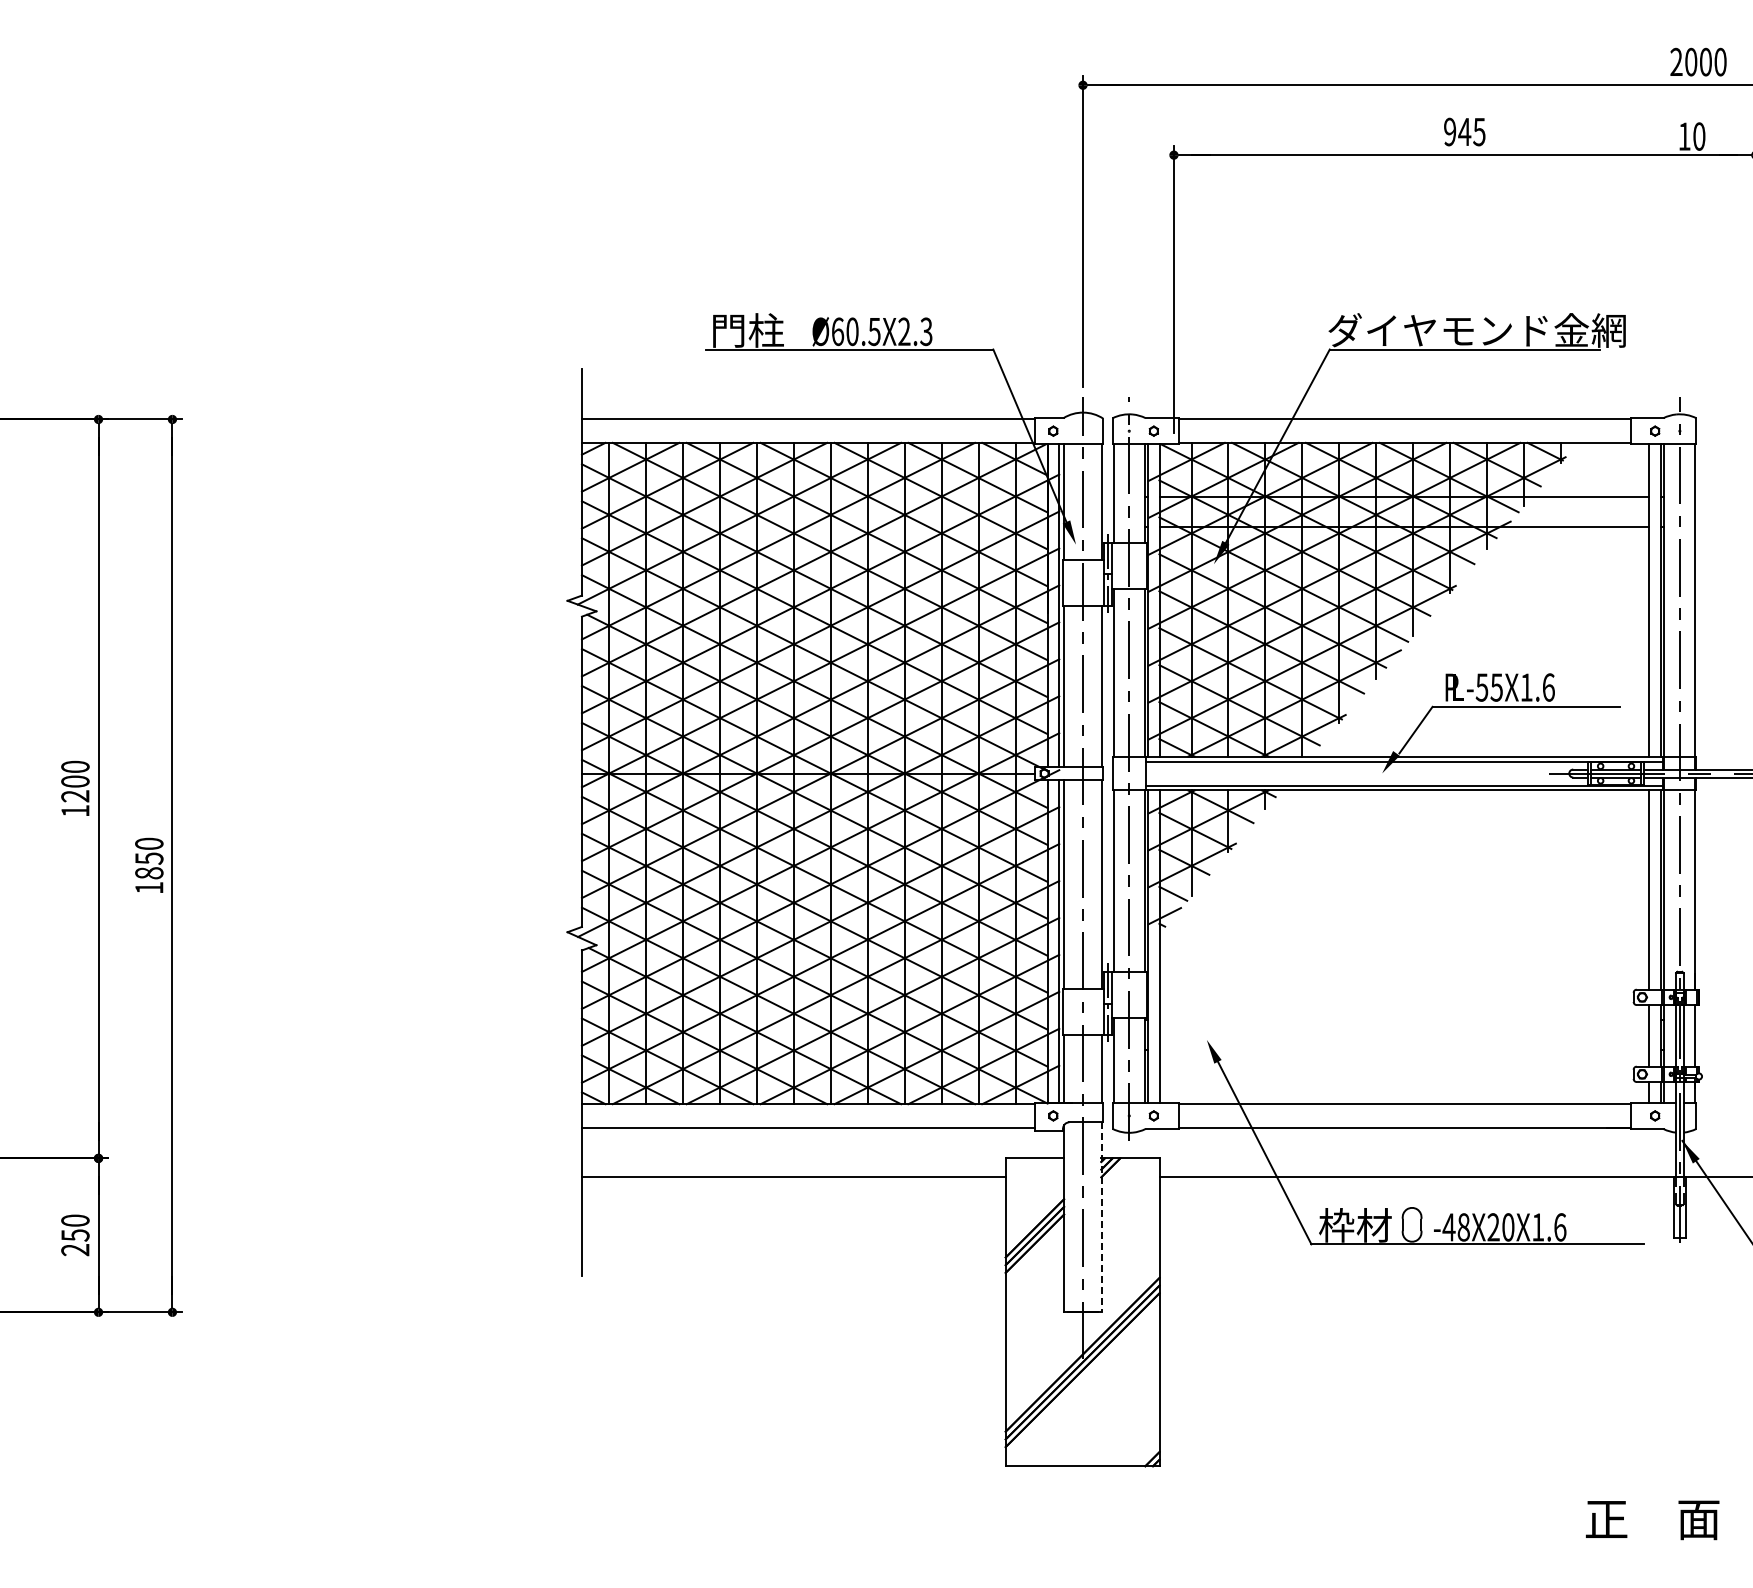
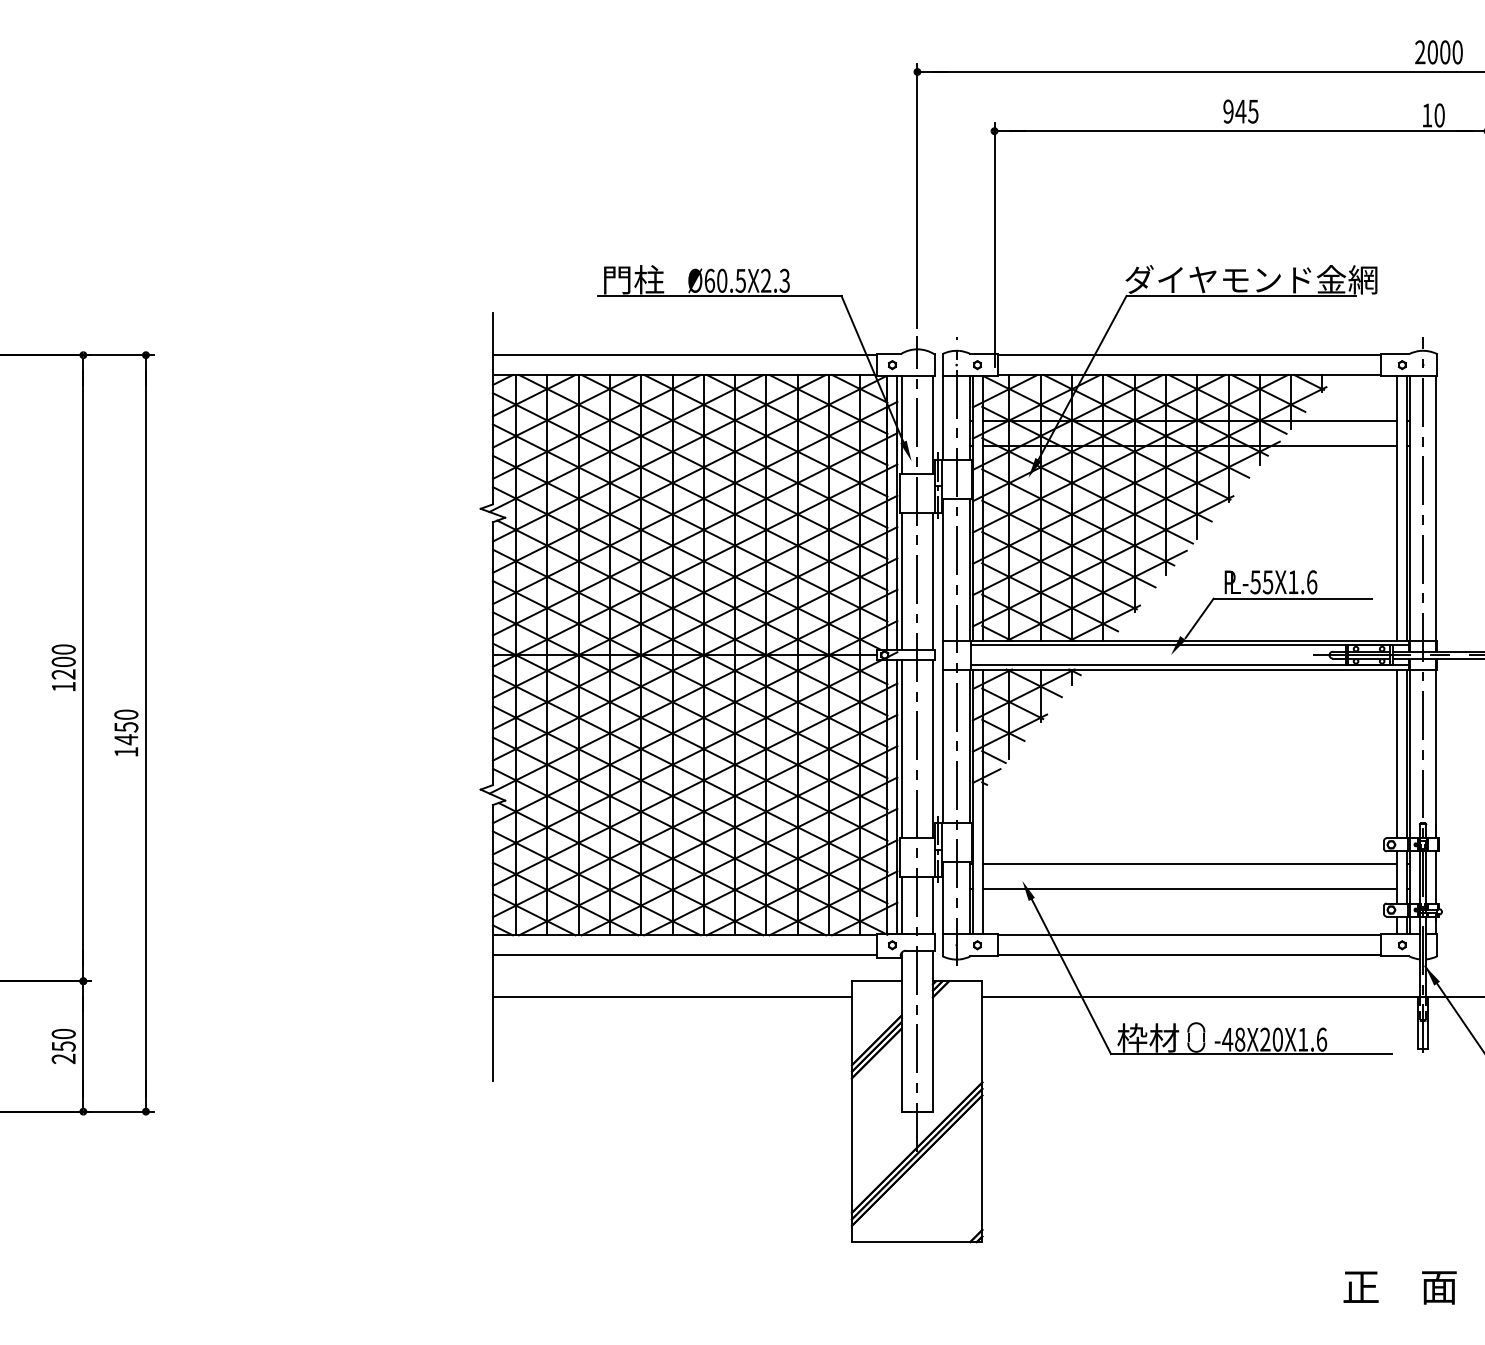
text: (149, 872) -> (126, 739), 1850 -> 1450
line: (1404, 1020) -> (1189, 864), added
line: (1404, 1049) -> (1189, 888), added
line: (1101, 1217) -> (933, 1031), dashed -> solid

